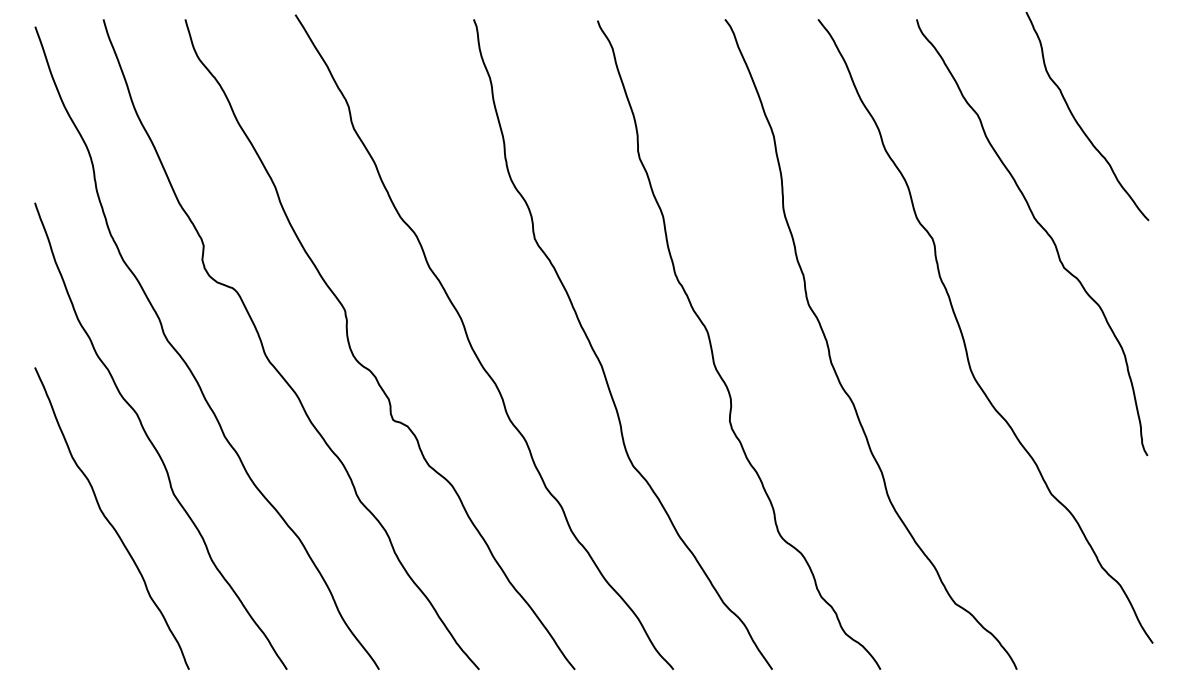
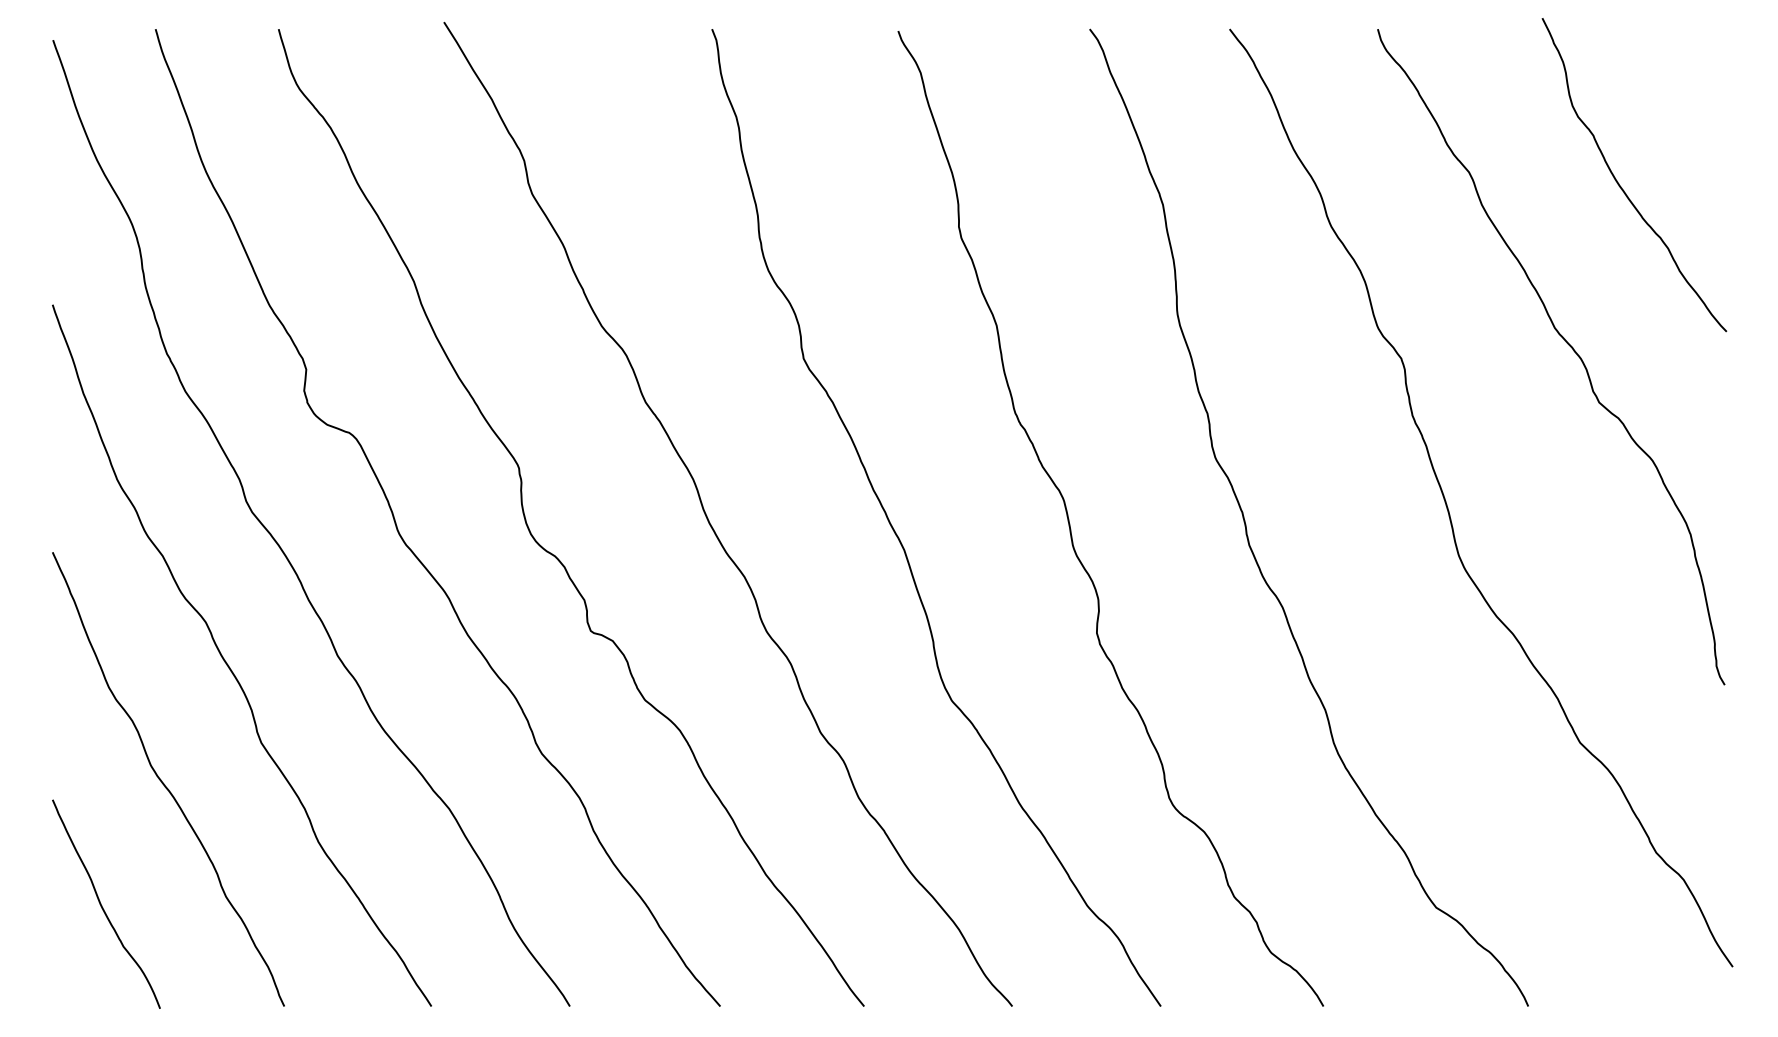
curve: (68, 602) -> (103, 905), added

